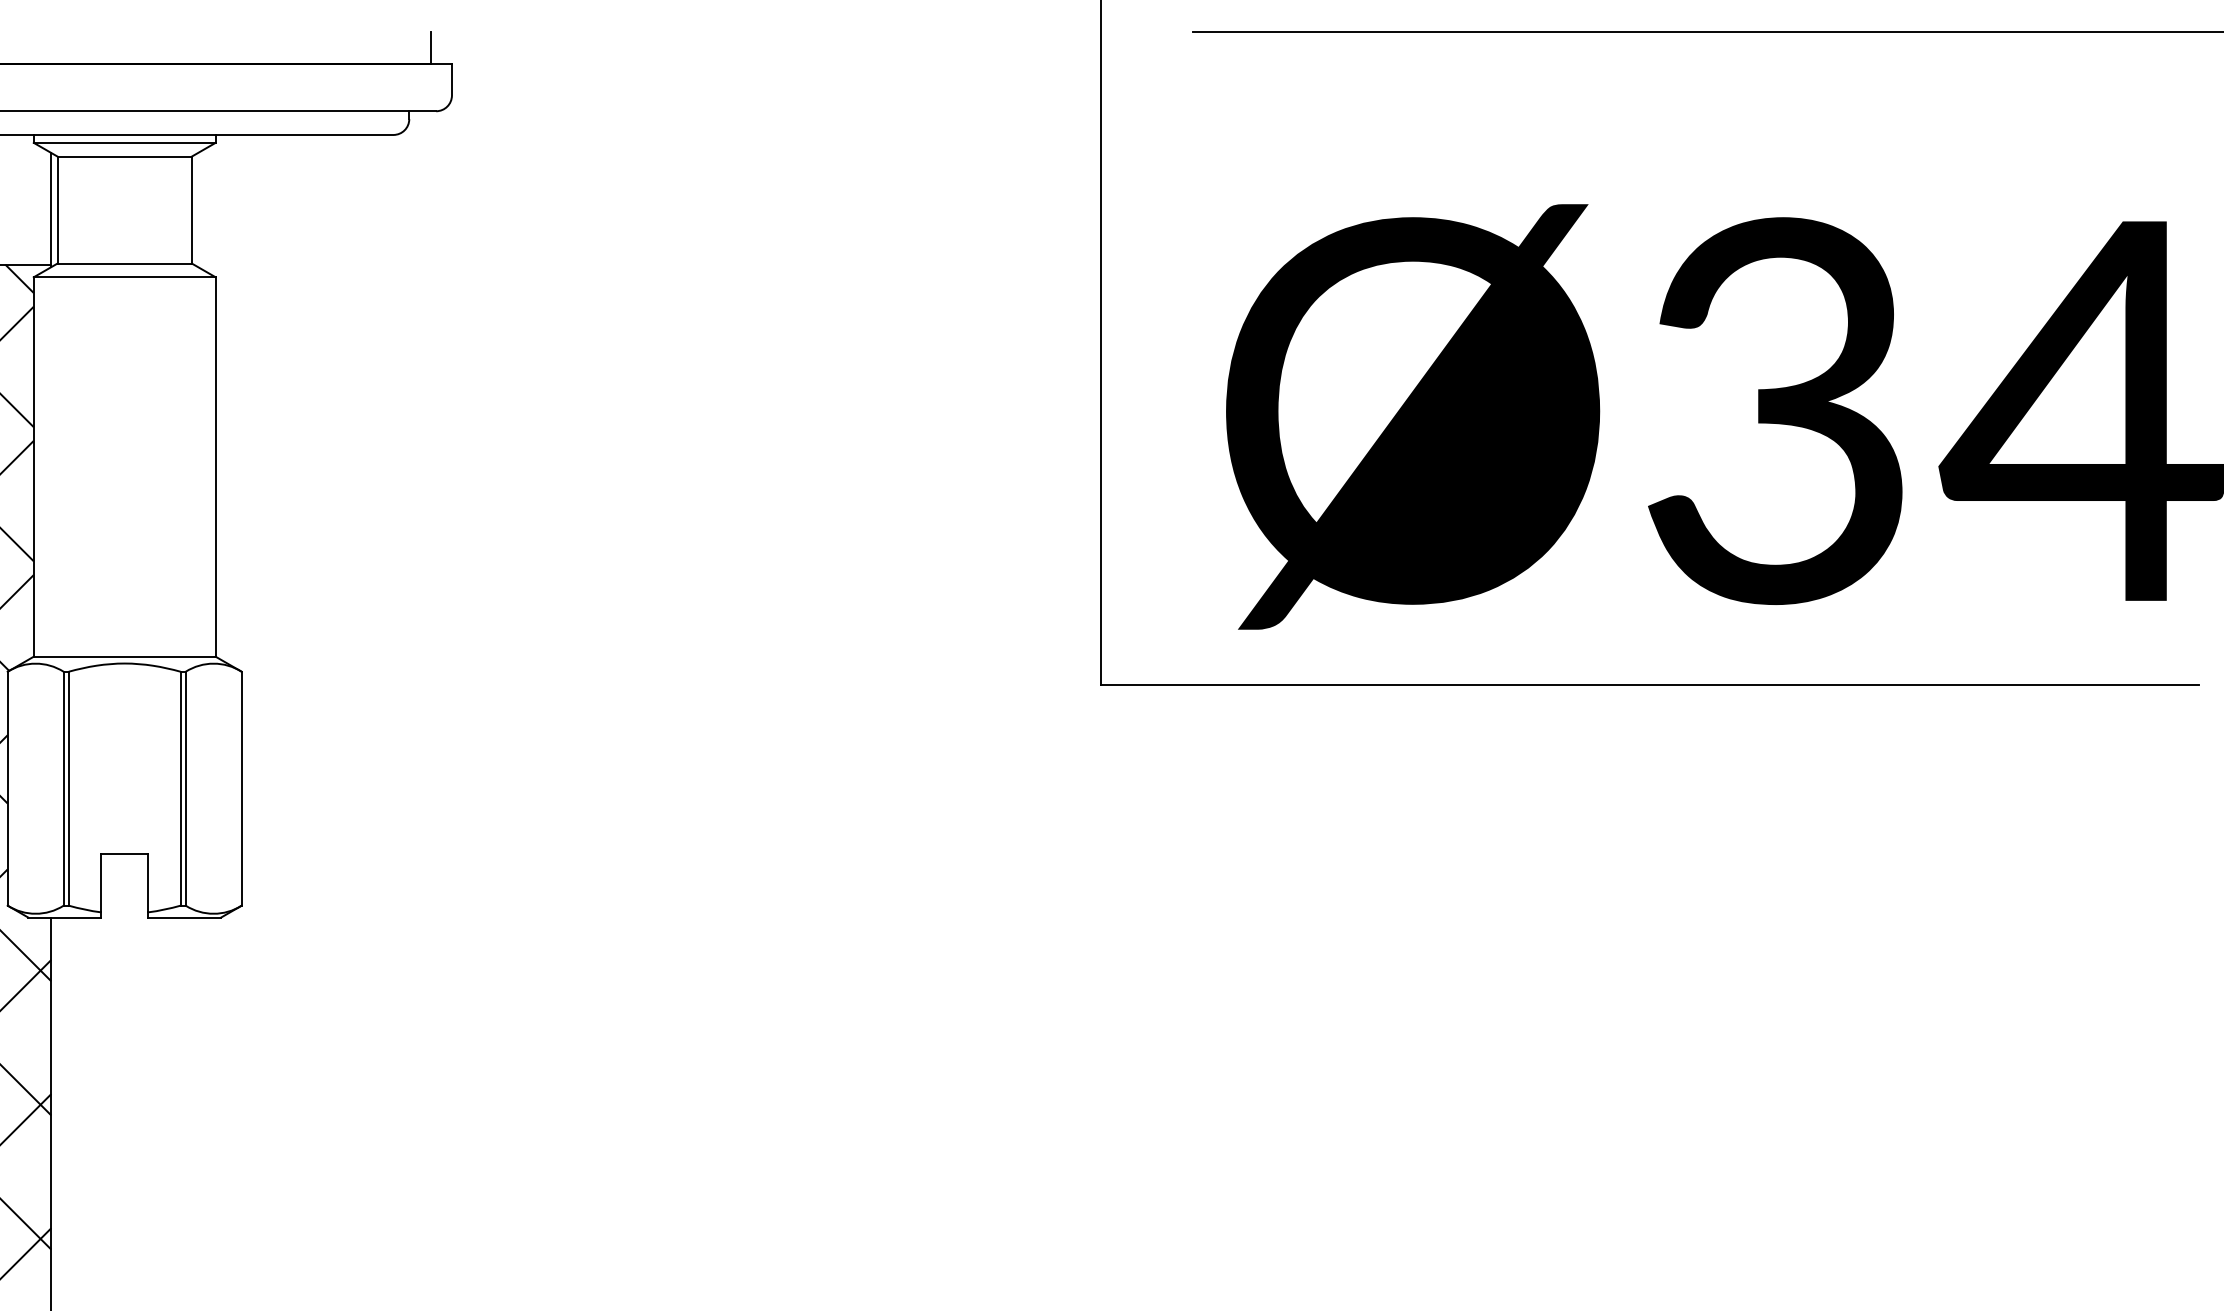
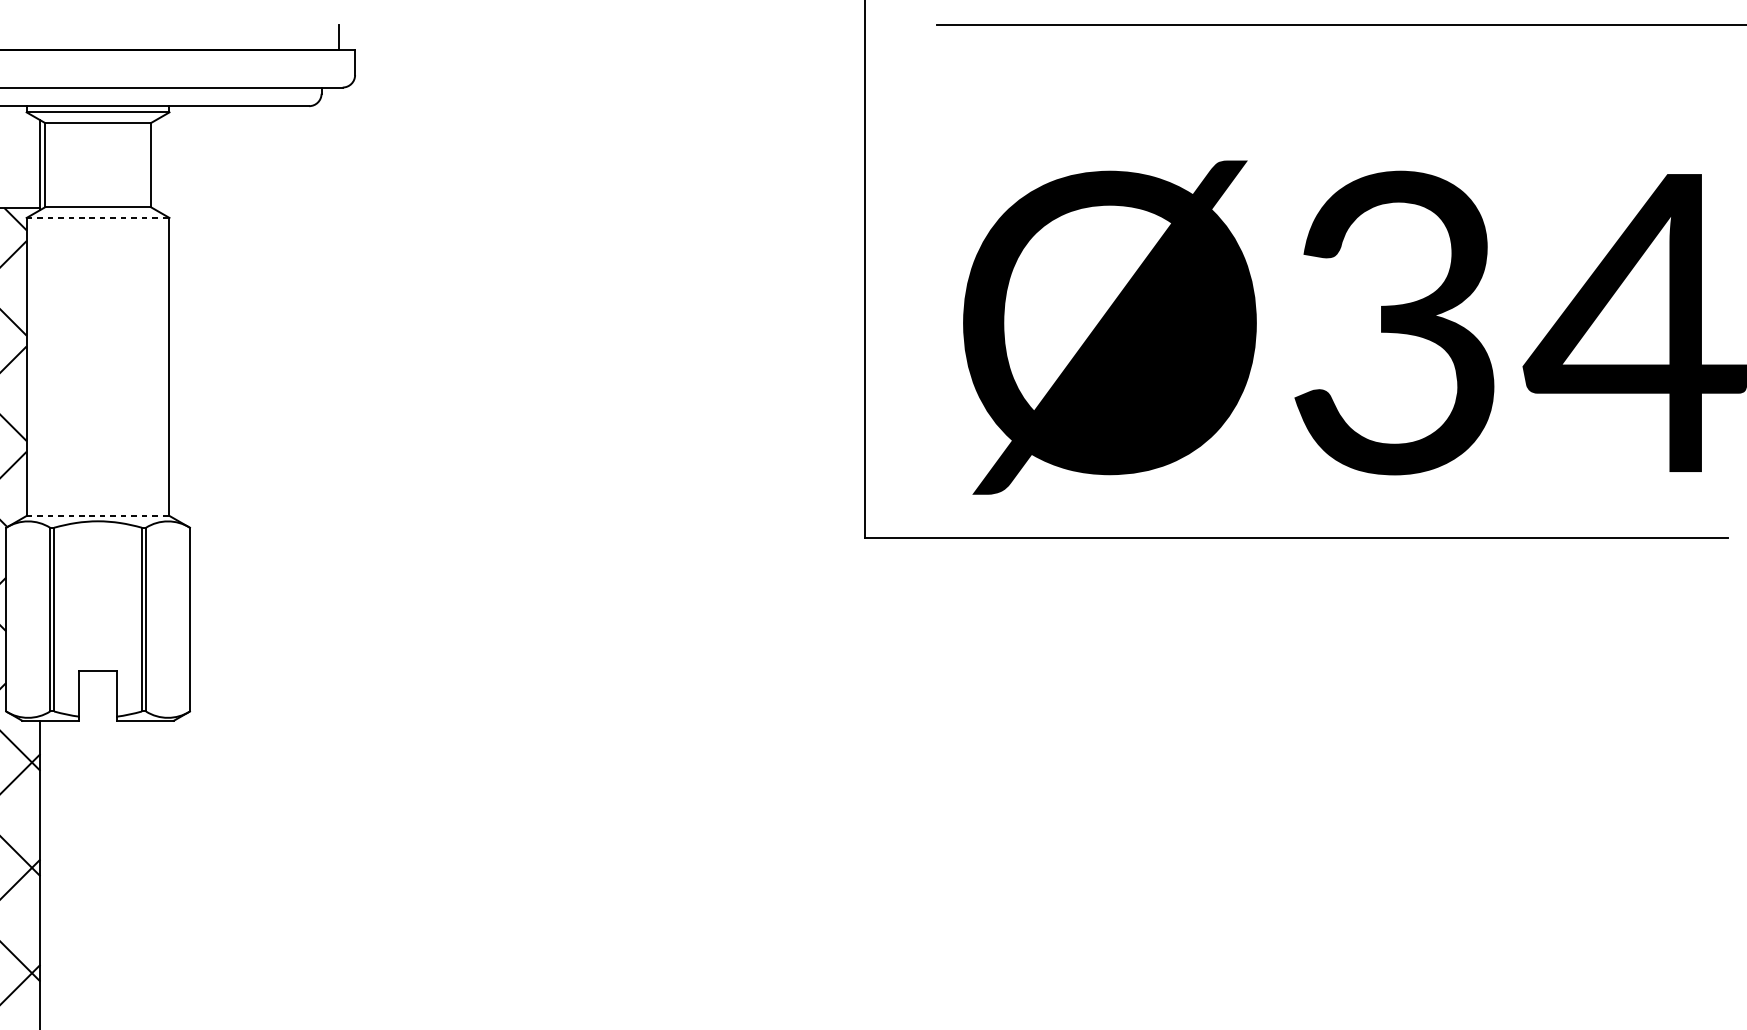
line: (124, 277) -> (97, 218), solid -> dashed
line: (124, 656) -> (97, 515), solid -> dashed

